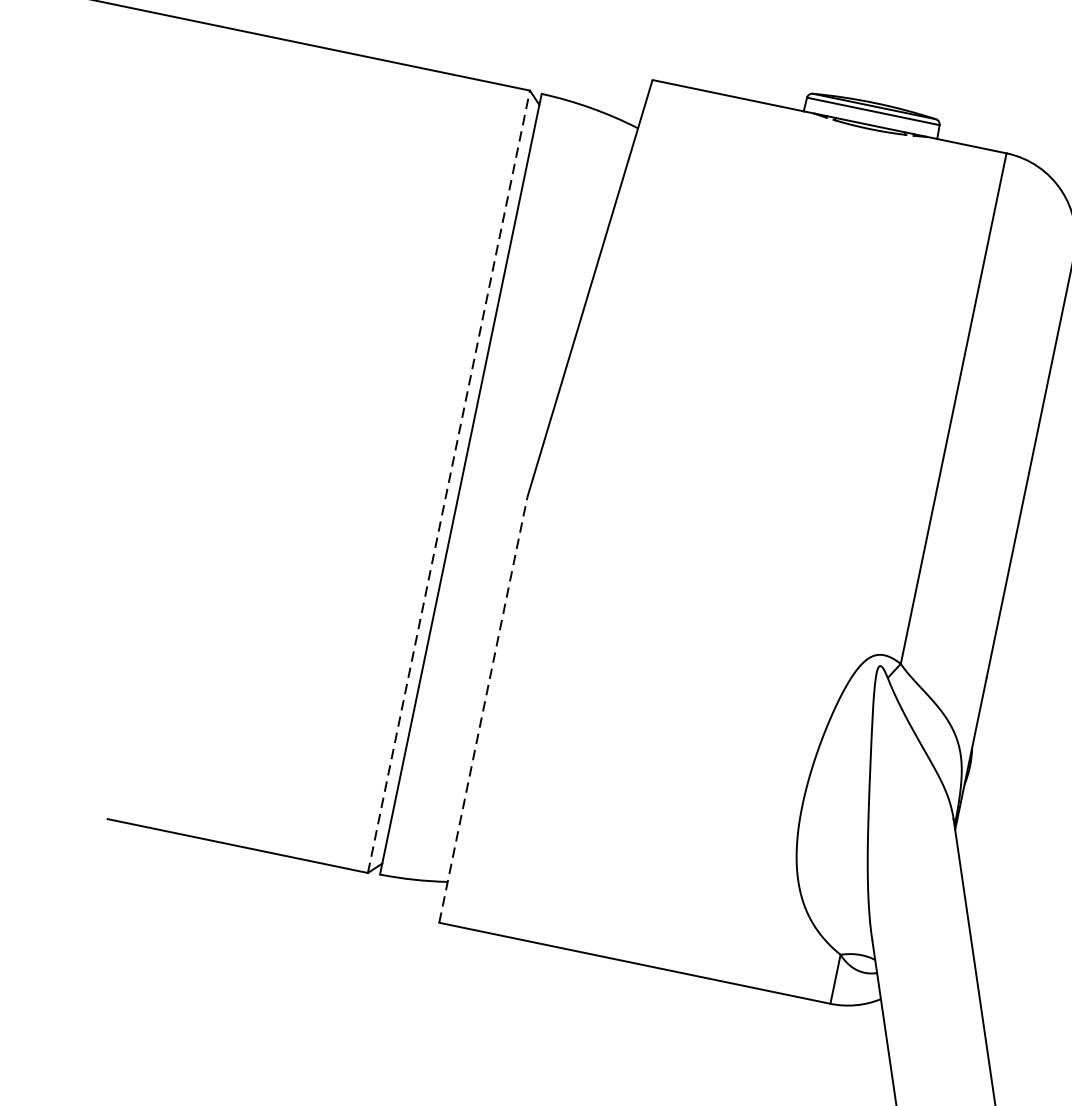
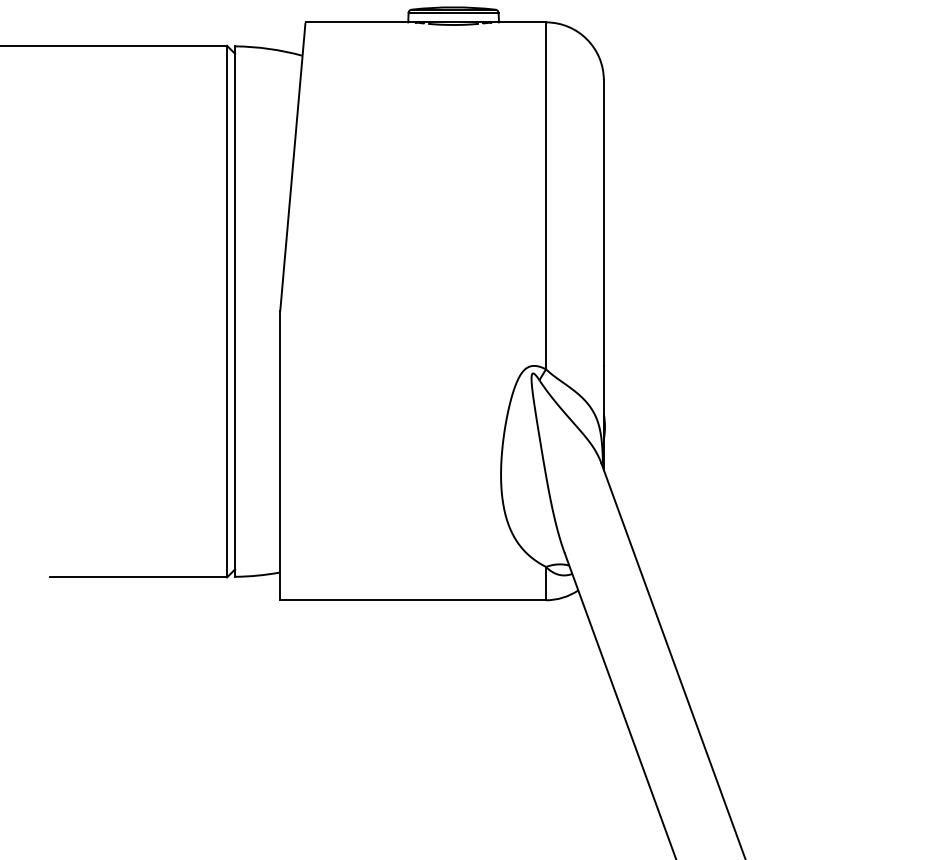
line: (449, 481) -> (227, 311), dashed -> solid
line: (483, 709) -> (280, 455), dashed -> solid

